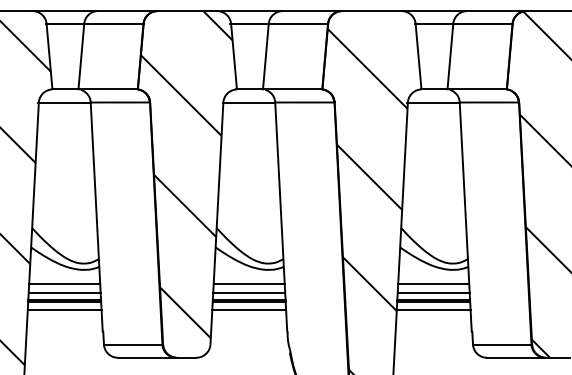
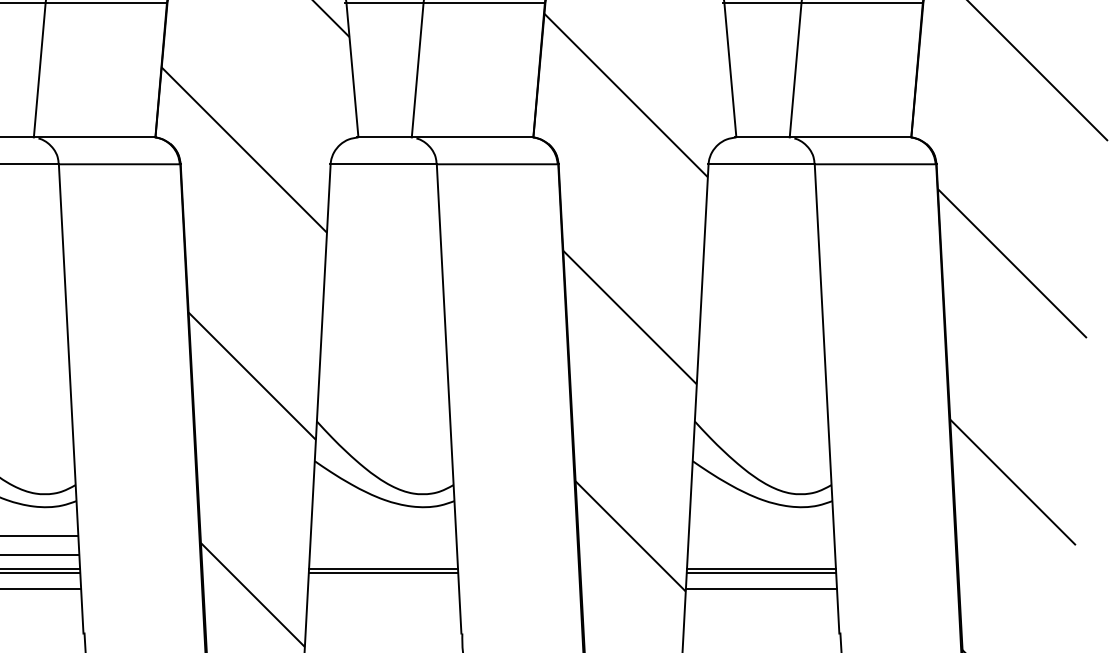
line: (248, 283) -> (382, 535), removed
line: (433, 283) -> (761, 535), removed
line: (249, 293) -> (384, 555), removed
line: (433, 293) -> (761, 555), removed
line: (249, 309) -> (384, 588), removed

